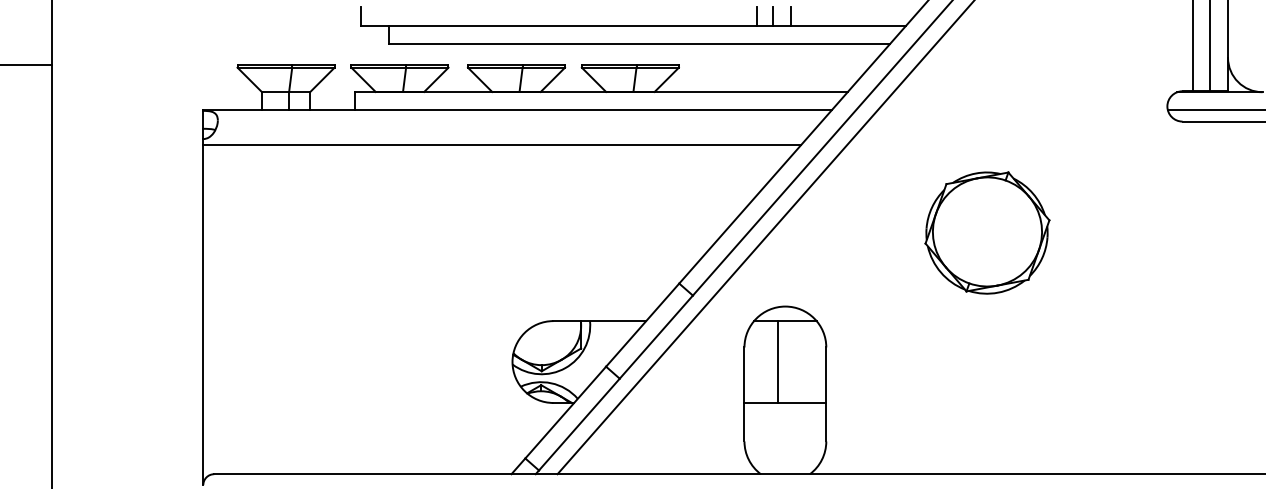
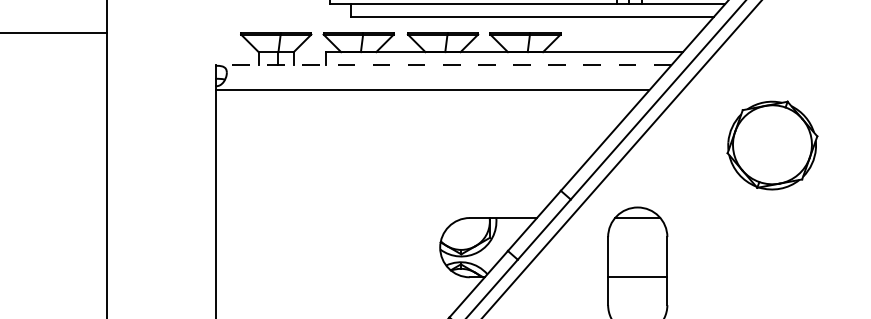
line: (516, 110) -> (443, 65), solid -> dashed
part: (987, 232) -> (772, 145), moved
line: (777, 361) -> (632, 247), removed

